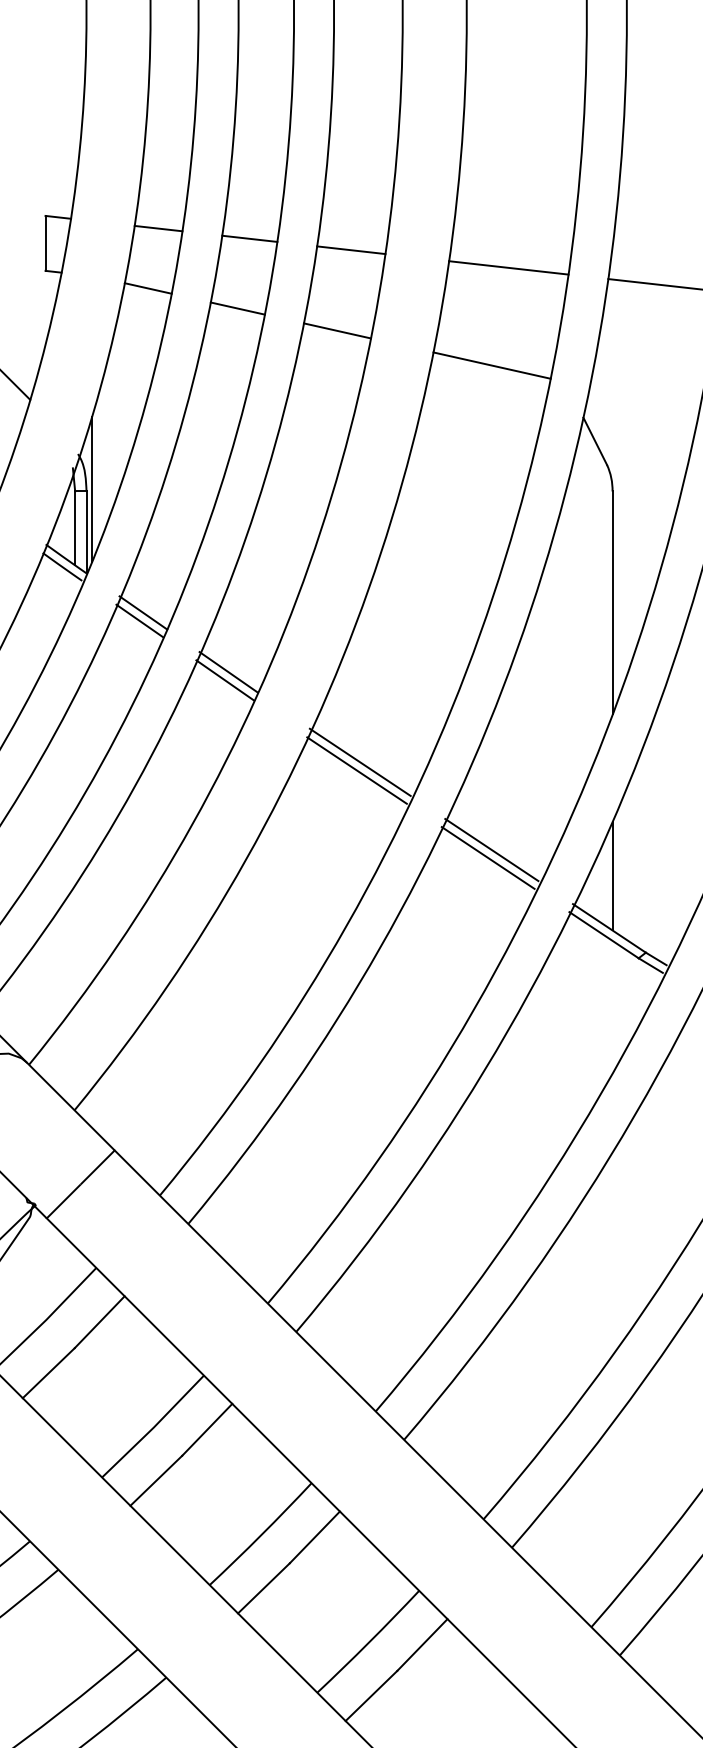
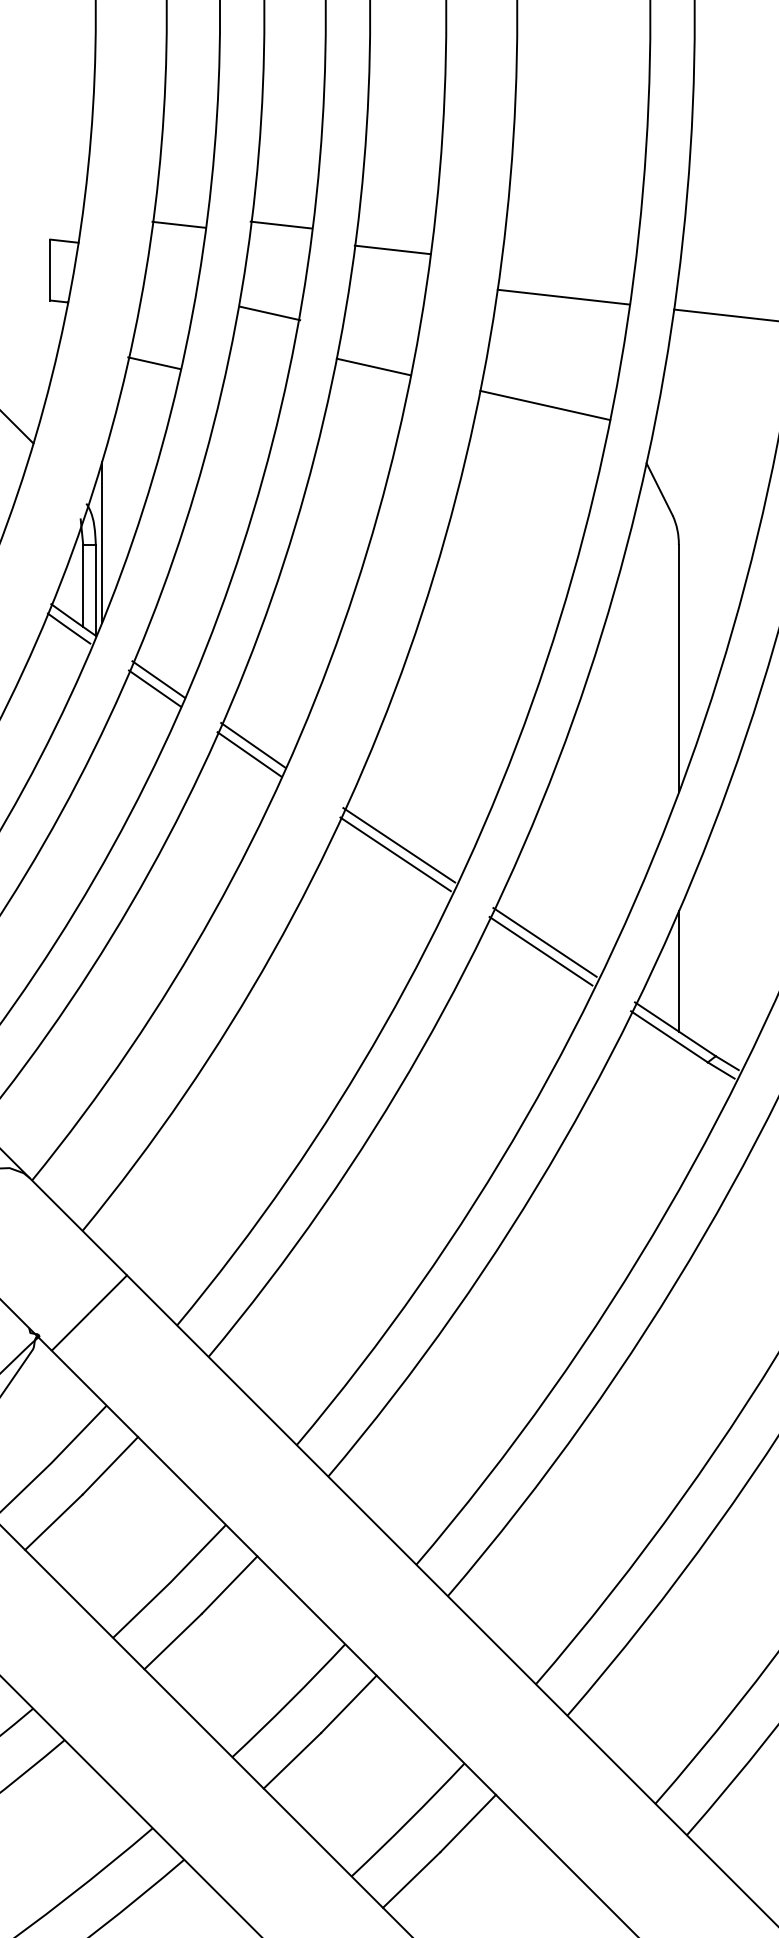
line: (158, 228) -> (178, 224), moved
line: (249, 238) -> (280, 224), moved
line: (351, 250) -> (392, 250), moved
line: (147, 288) -> (153, 363), moved
line: (237, 308) -> (269, 313), moved

